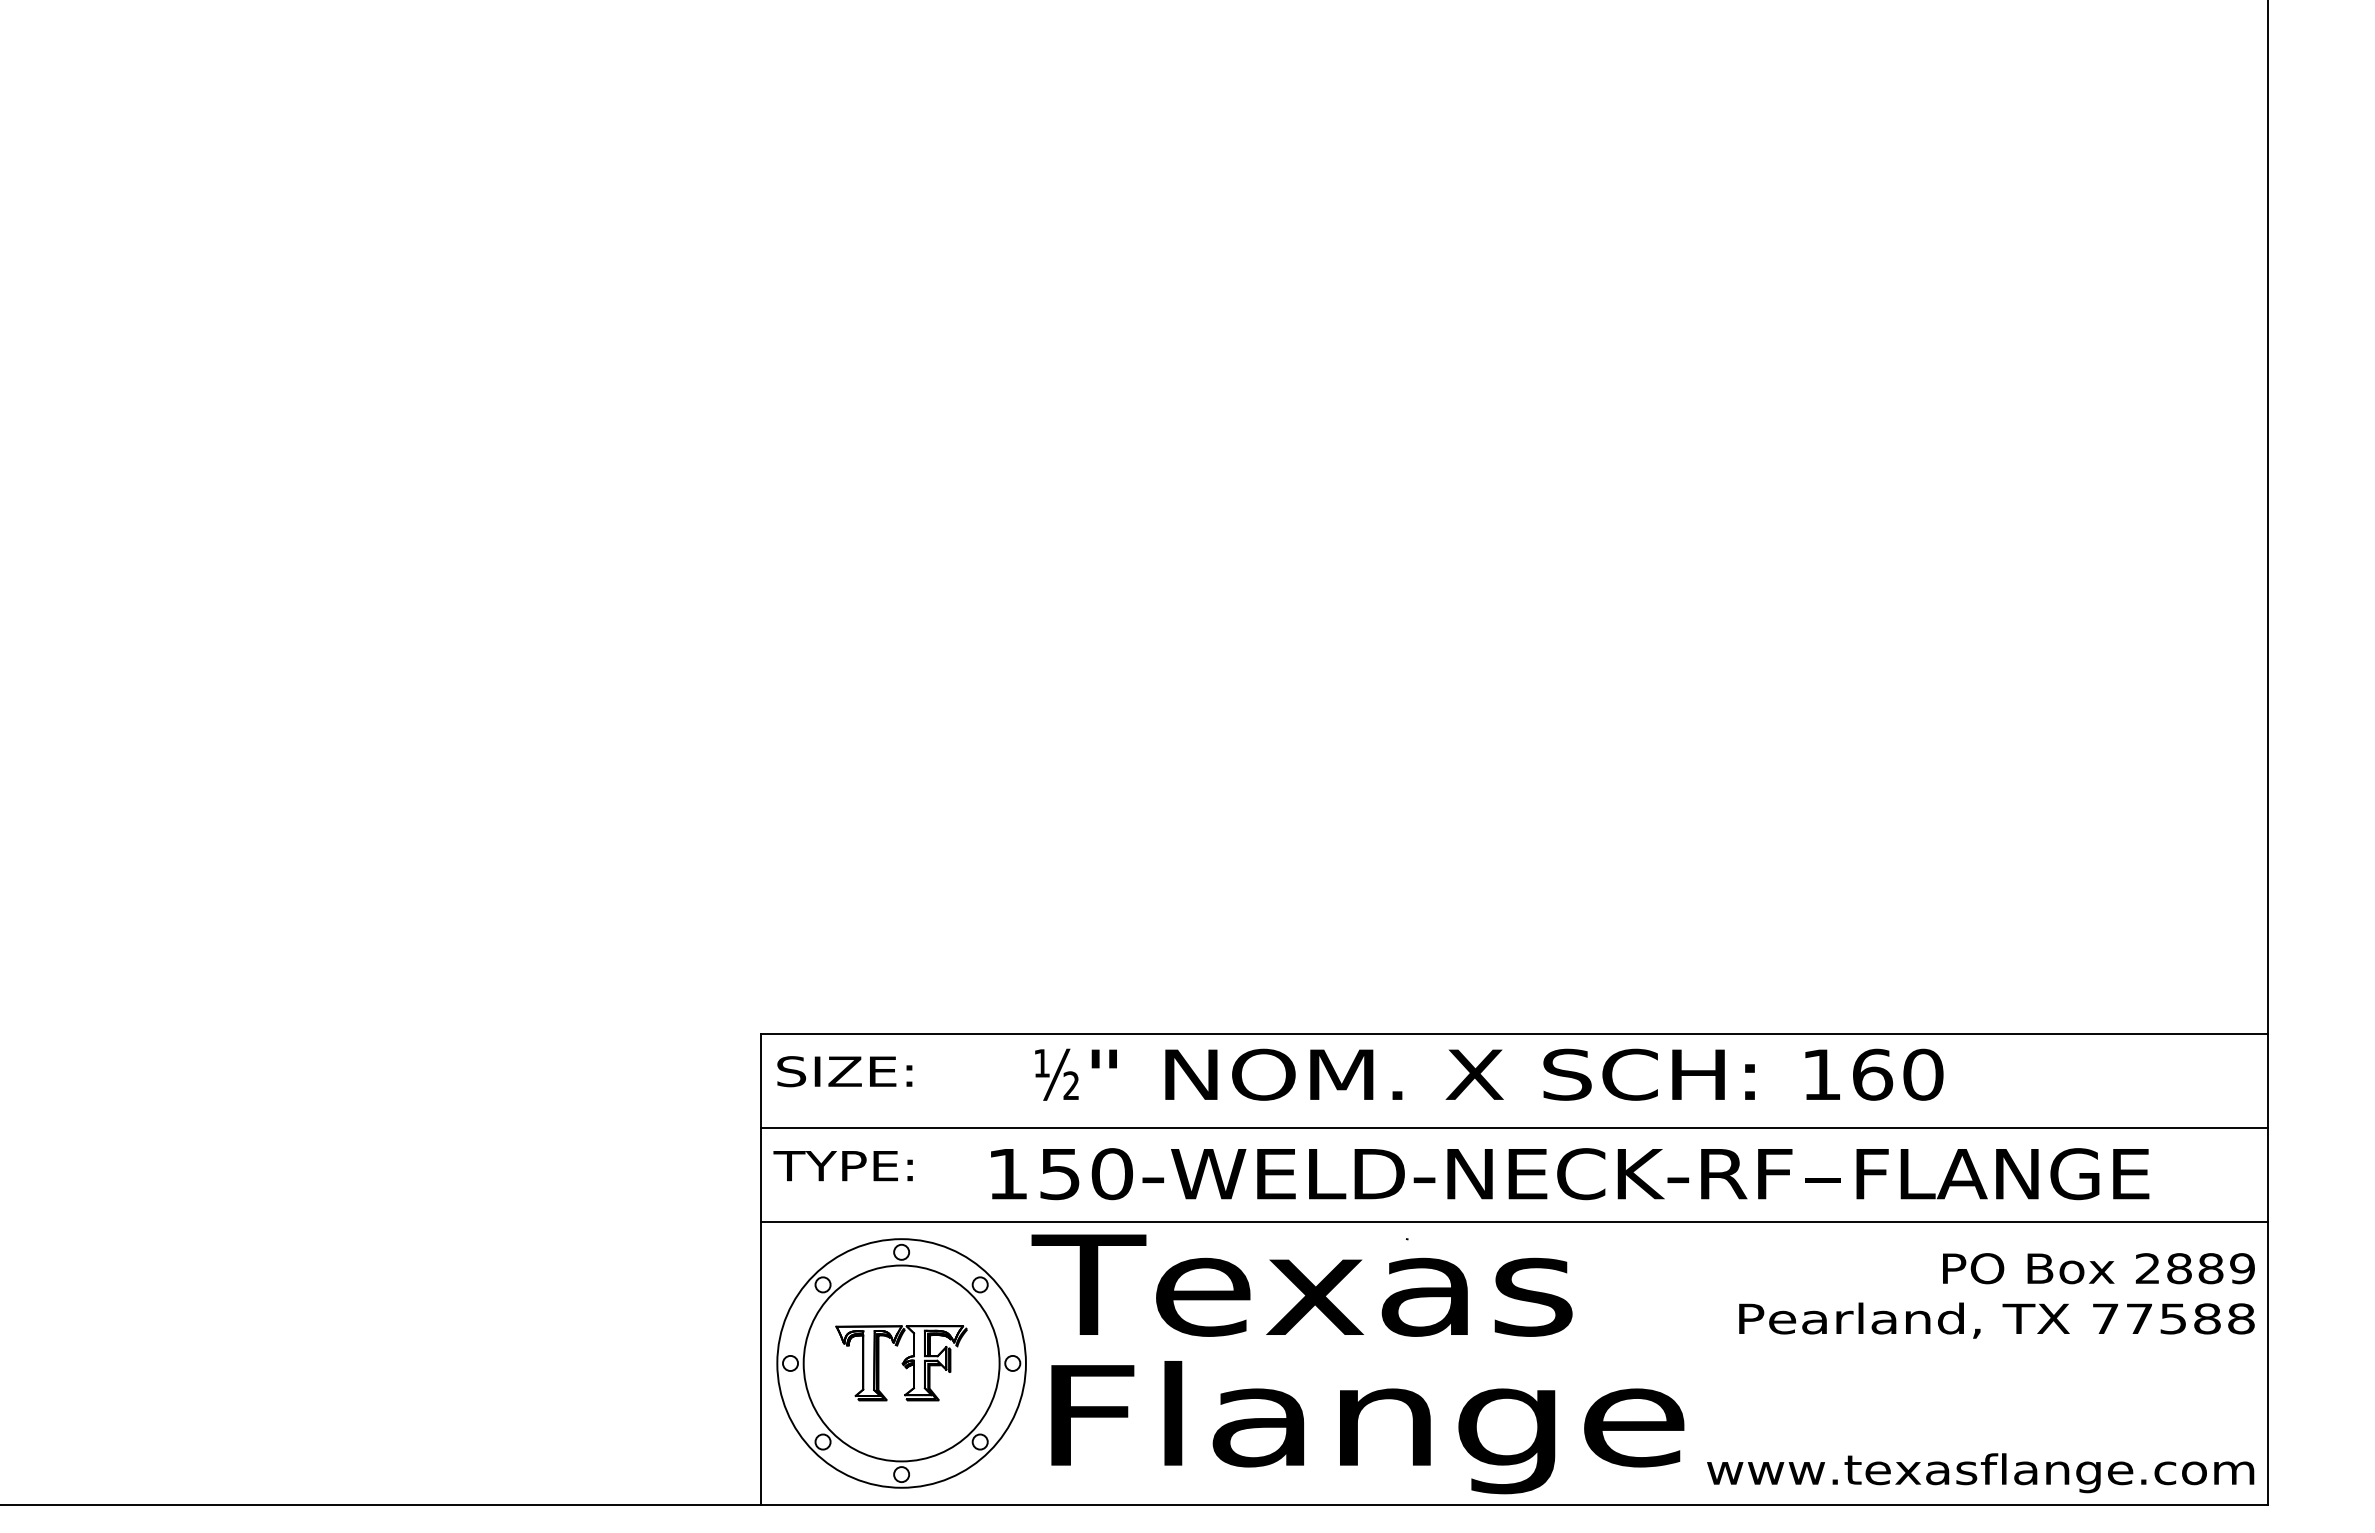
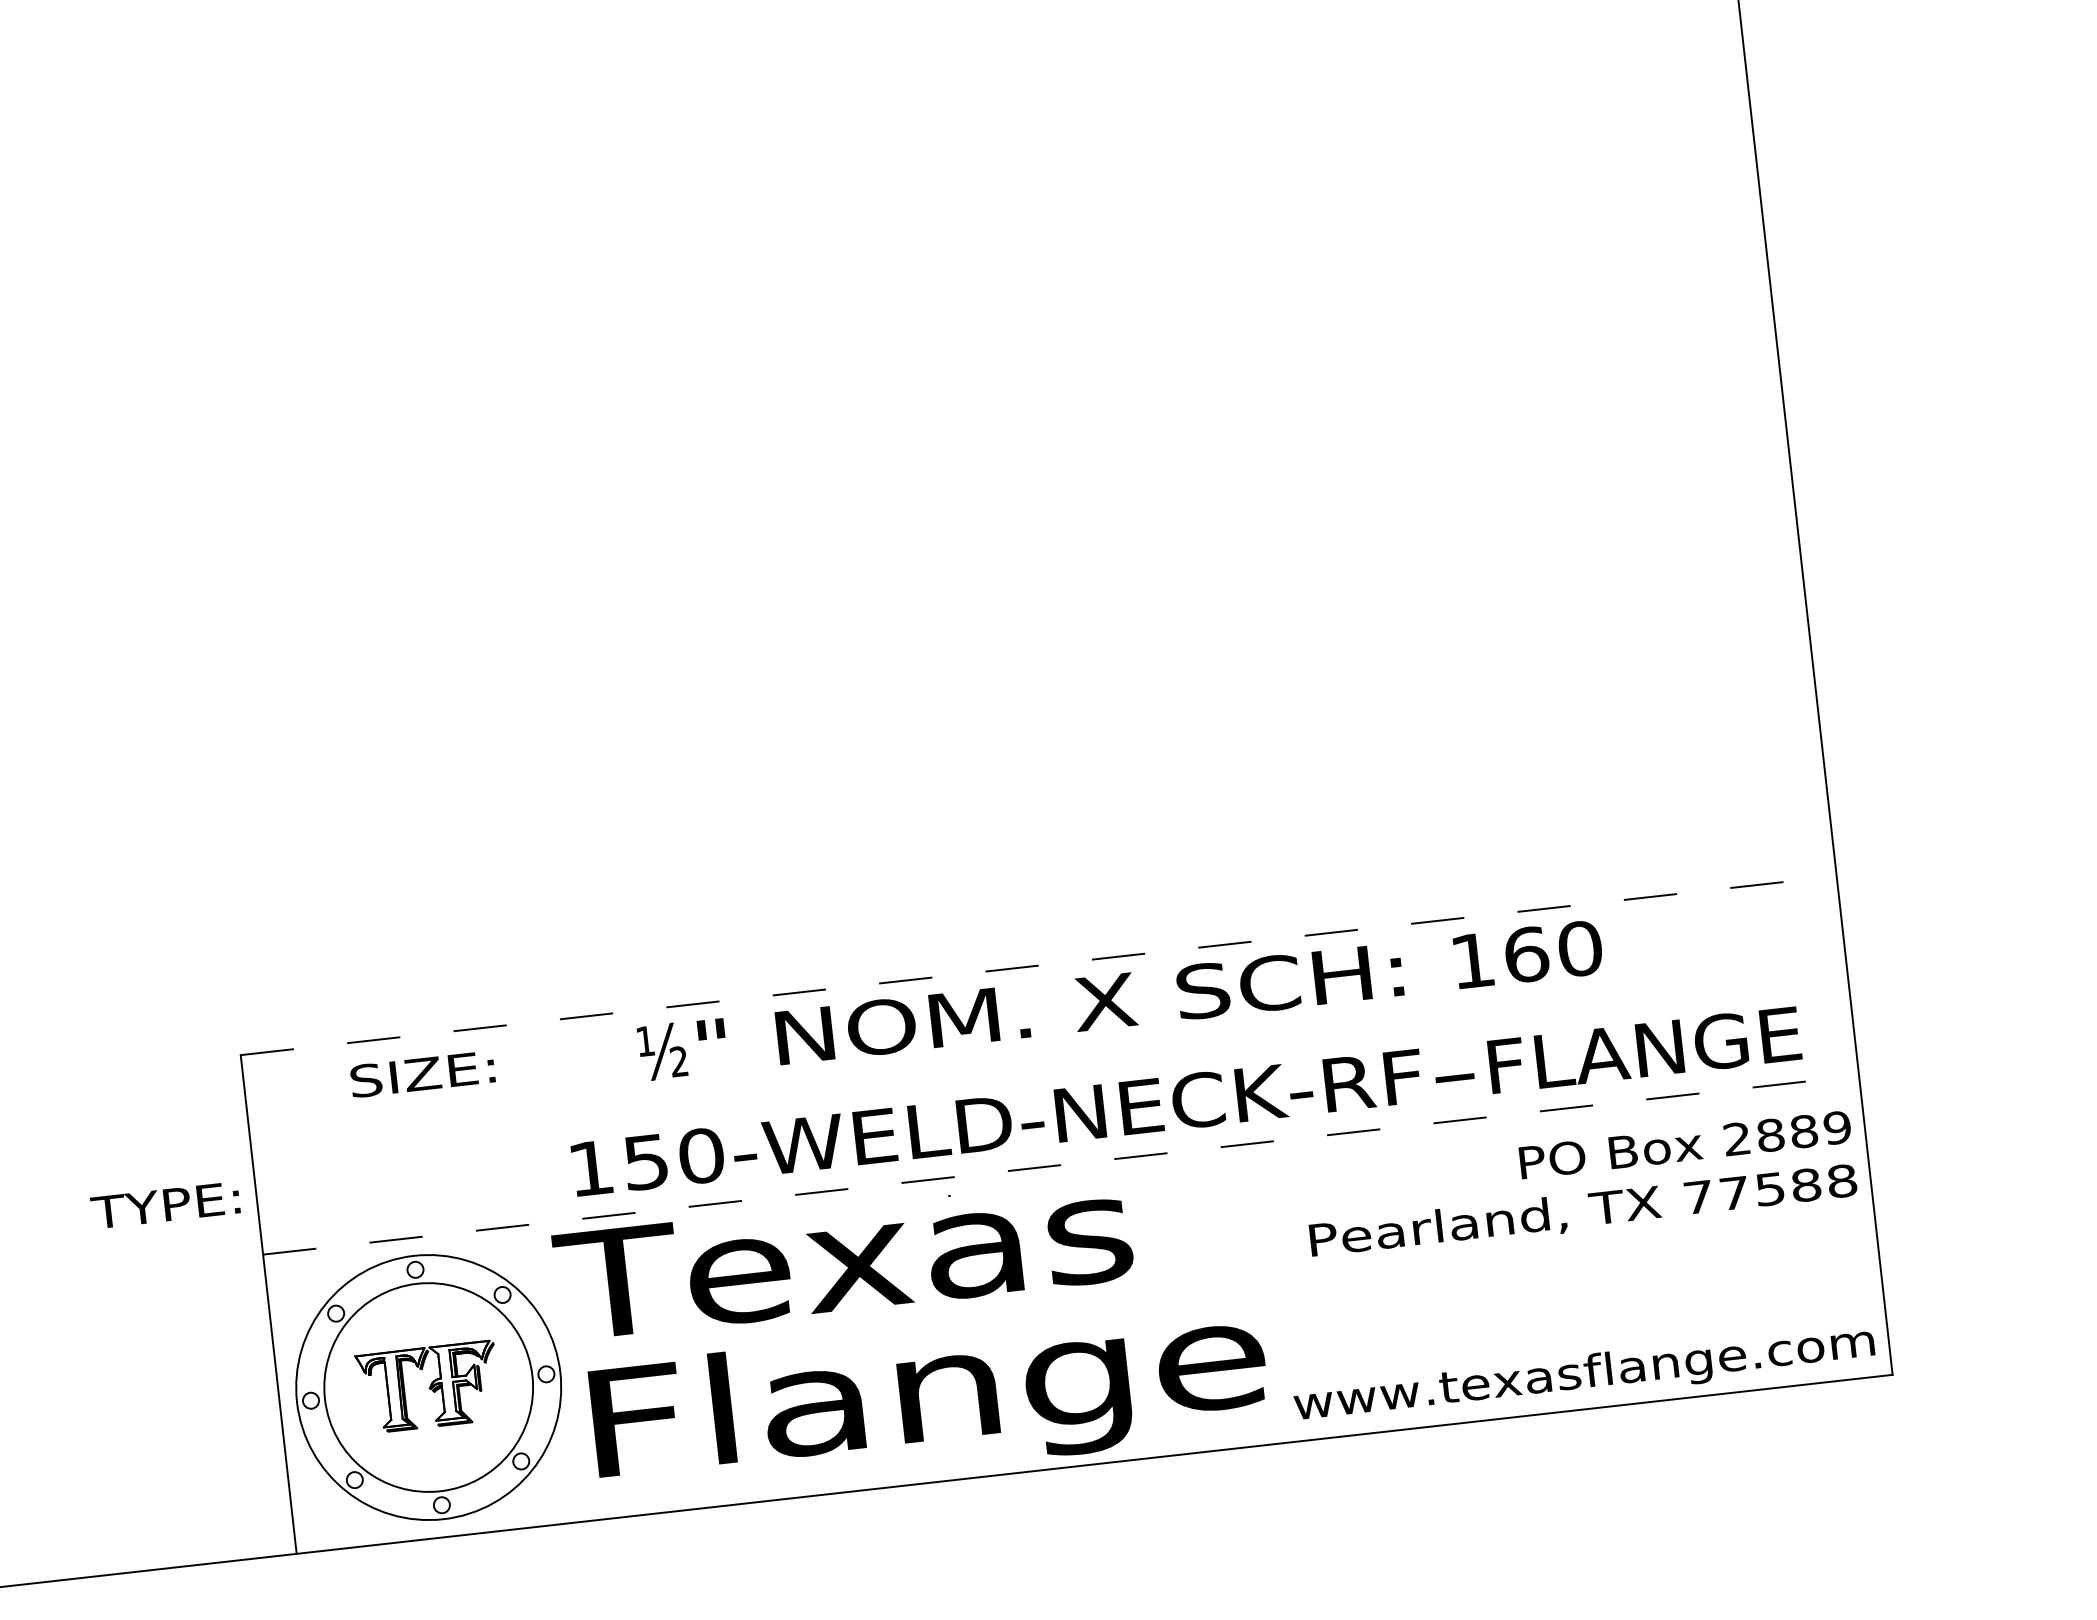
line: (1515, 1033) -> (1039, 965), solid -> dashed
text: (844, 1071) -> (422, 1074), moved
text: (1489, 1074) -> (1120, 1000), moved
line: (1514, 1128) -> (1049, 1065), removed
text: (842, 1166) -> (164, 1205), moved
text: (1570, 1174) -> (1186, 1102), moved
line: (1515, 1222) -> (1062, 1165), solid -> dashed

